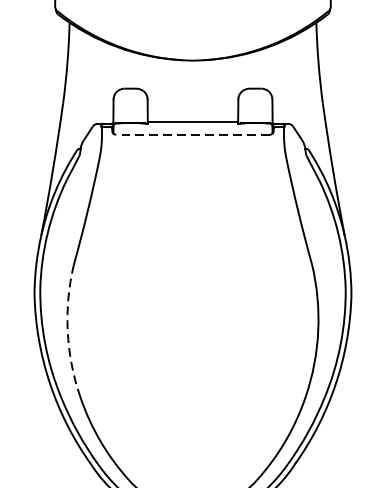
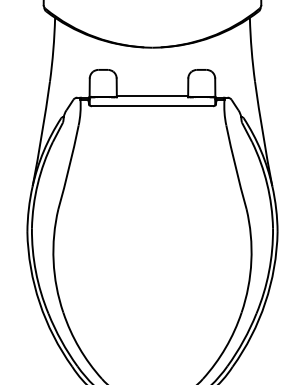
line: (193, 135) -> (152, 106), dashed -> solid
arc: (67, 331) -> (53, 261), dashed -> solid

